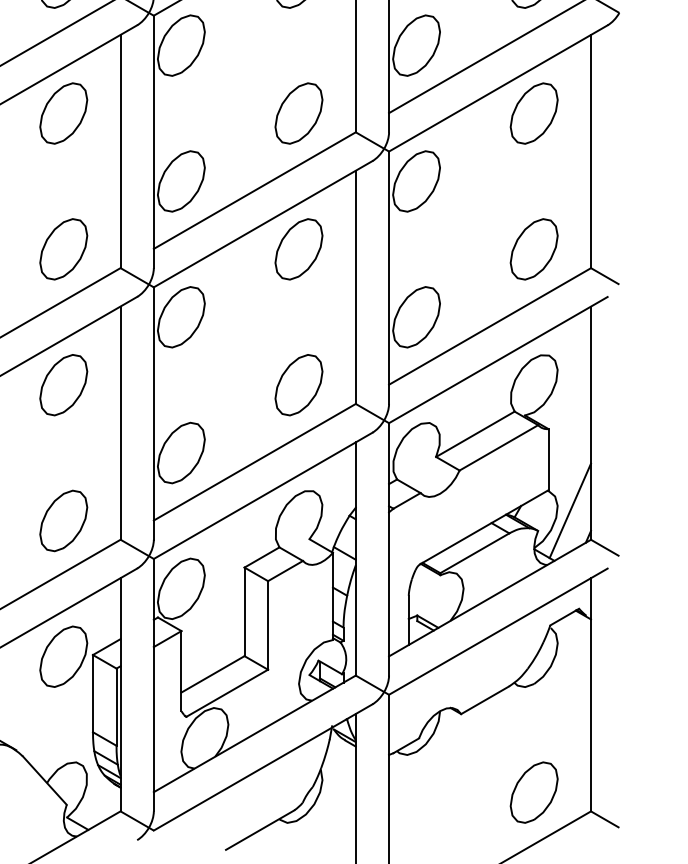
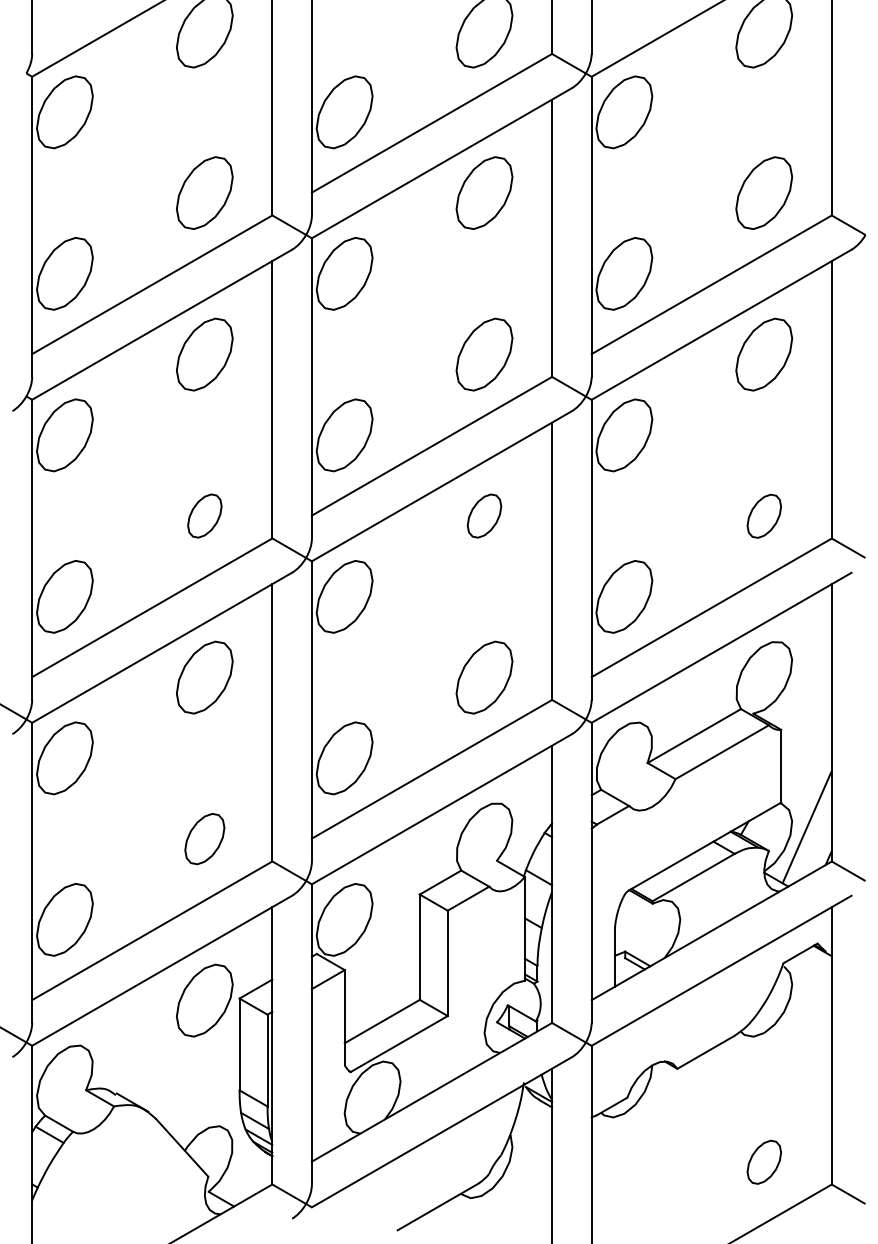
part: (63, 248) -> (204, 515), size x0.6
part: (298, 248) -> (484, 515), size x0.6
part: (534, 249) -> (764, 516), size x0.6
part: (63, 520) -> (204, 838), size x0.7
part: (534, 792) -> (764, 1162), size x0.6

